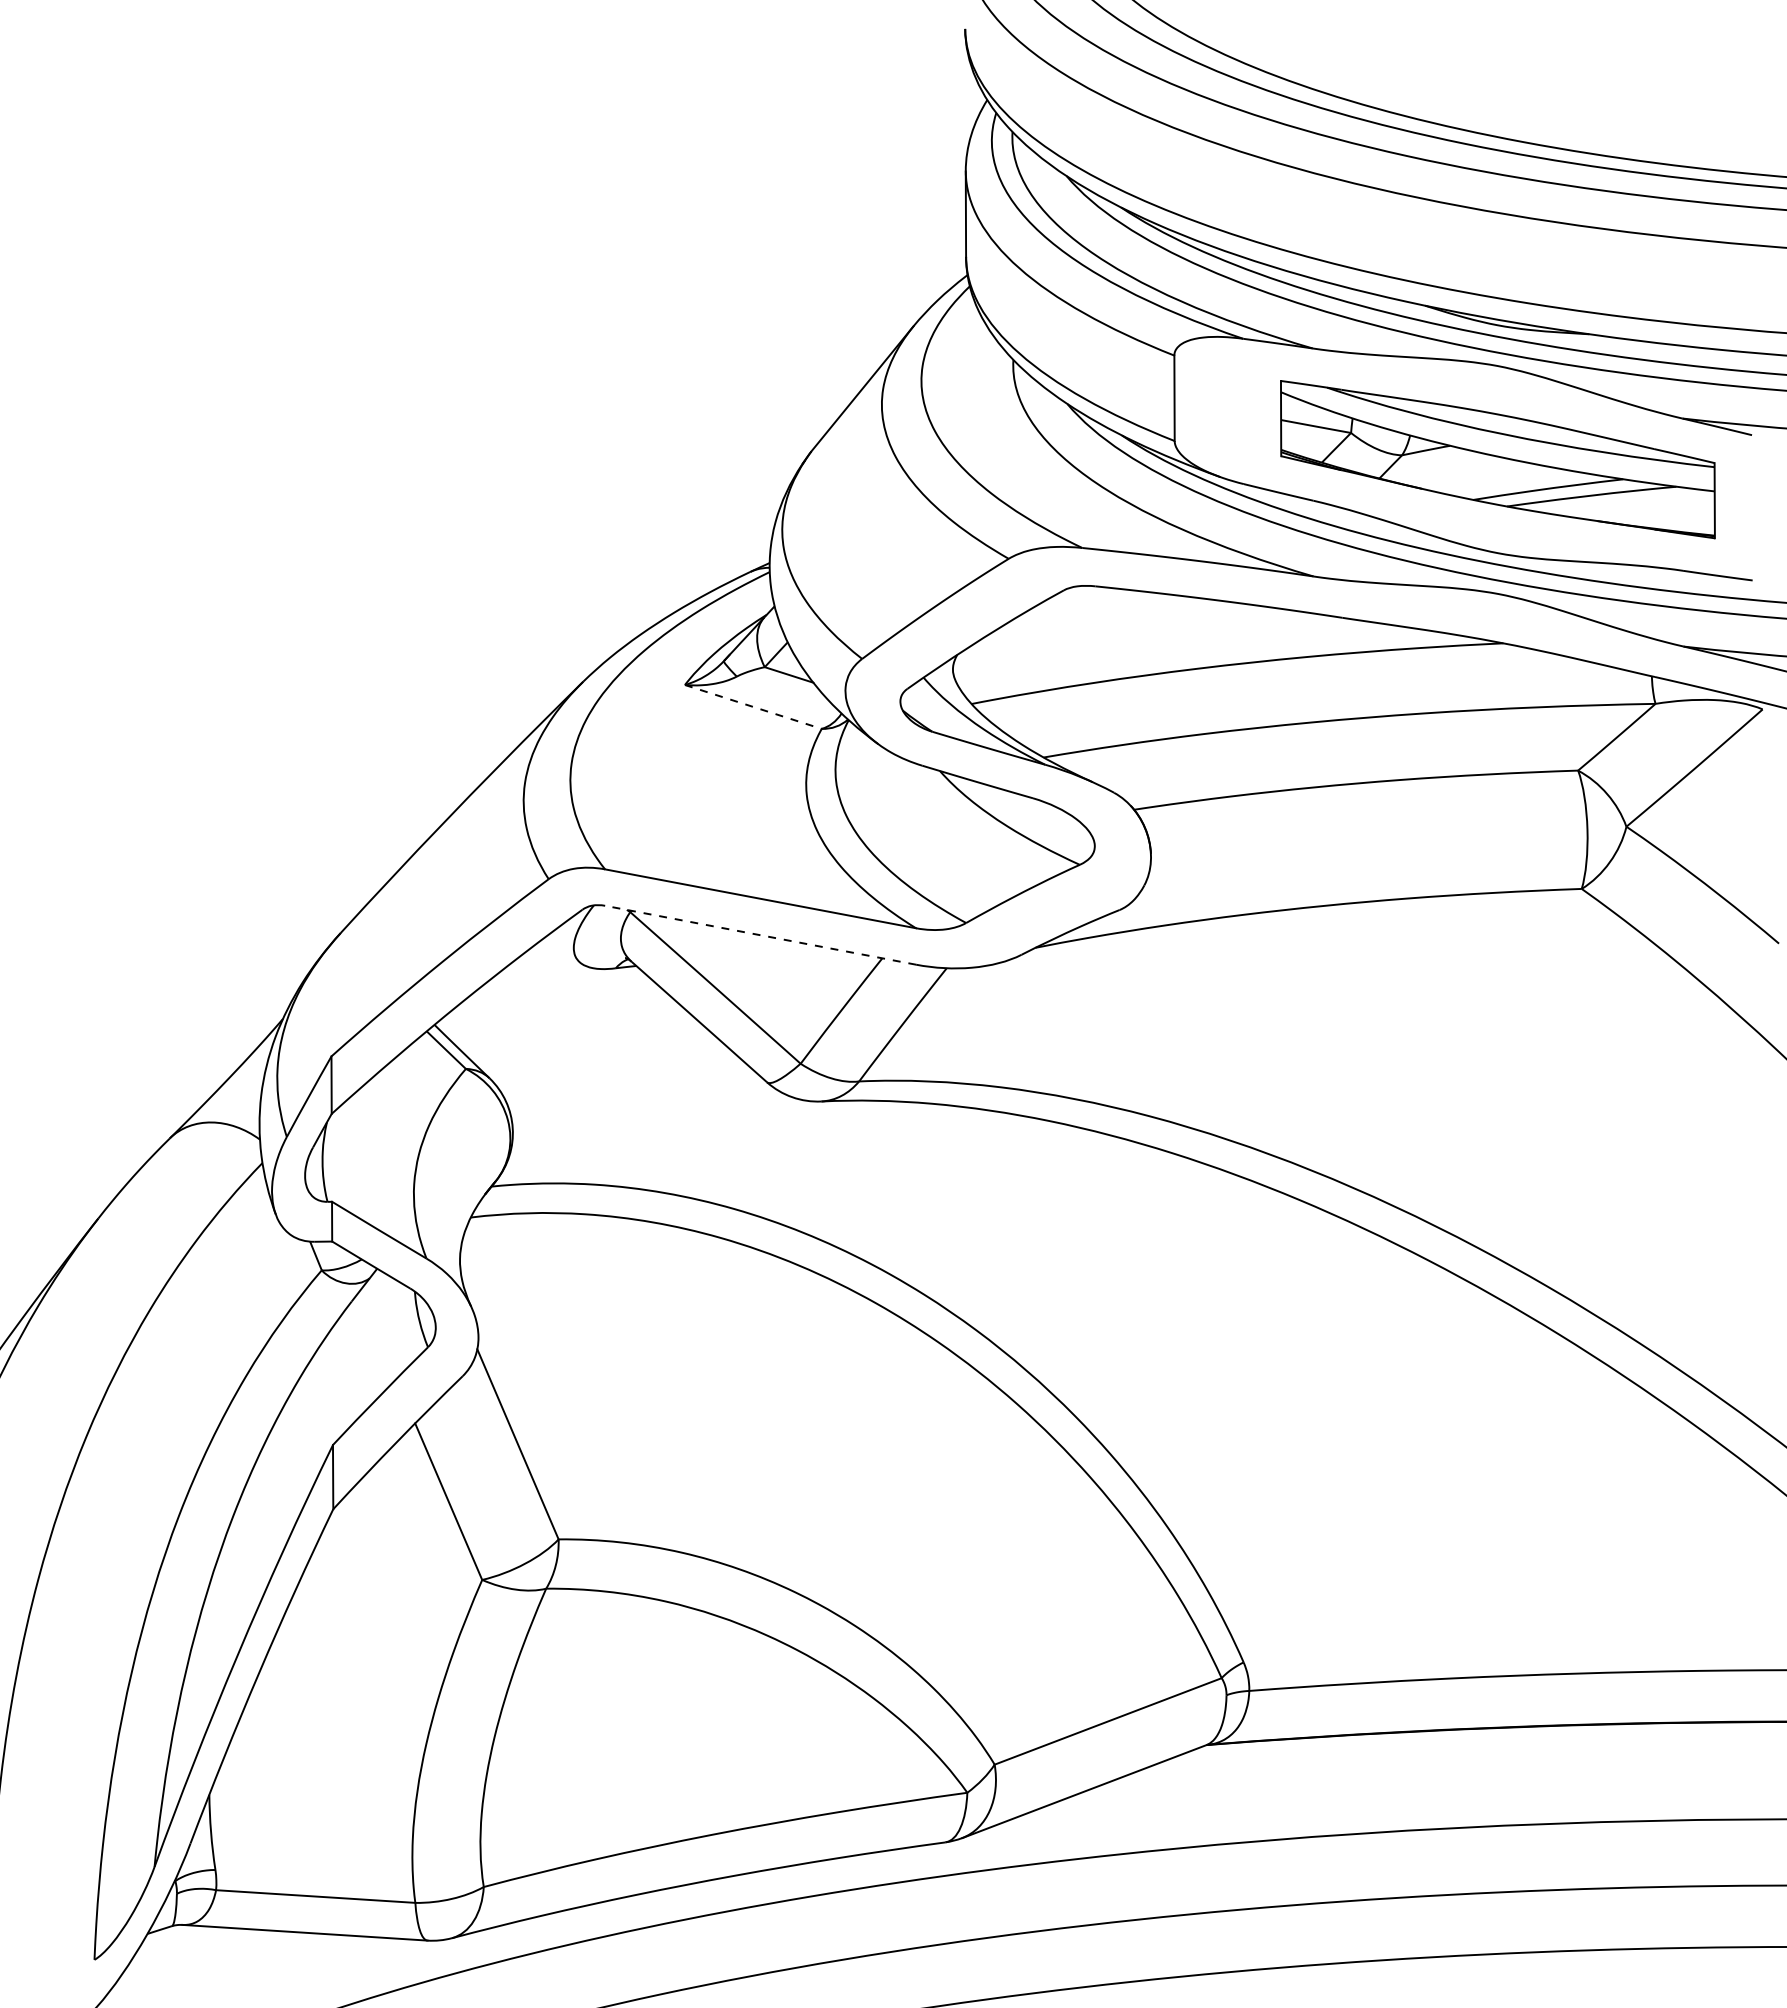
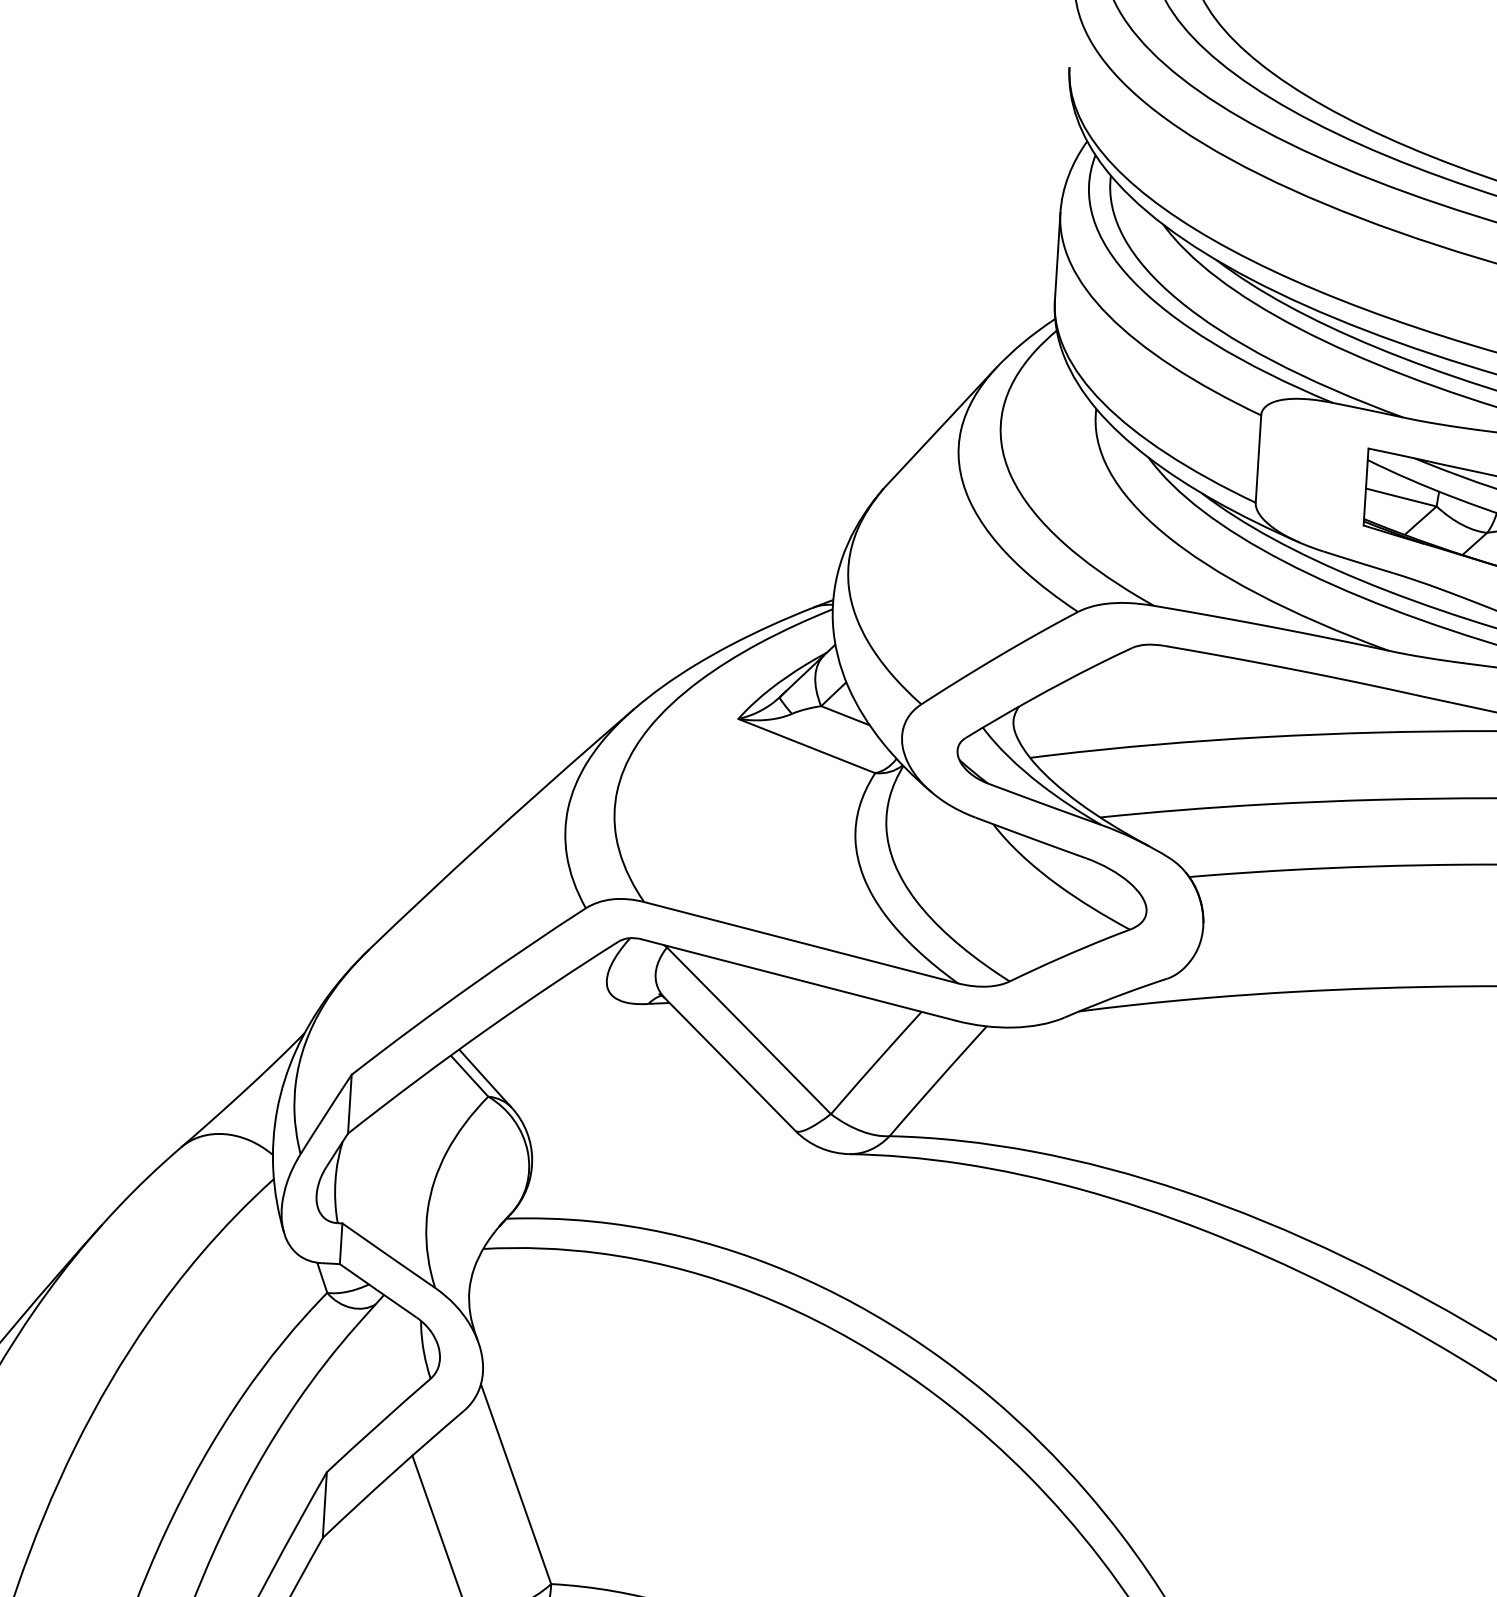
line: (753, 706) -> (807, 745), dashed -> solid
line: (760, 935) -> (798, 980), dashed -> solid

